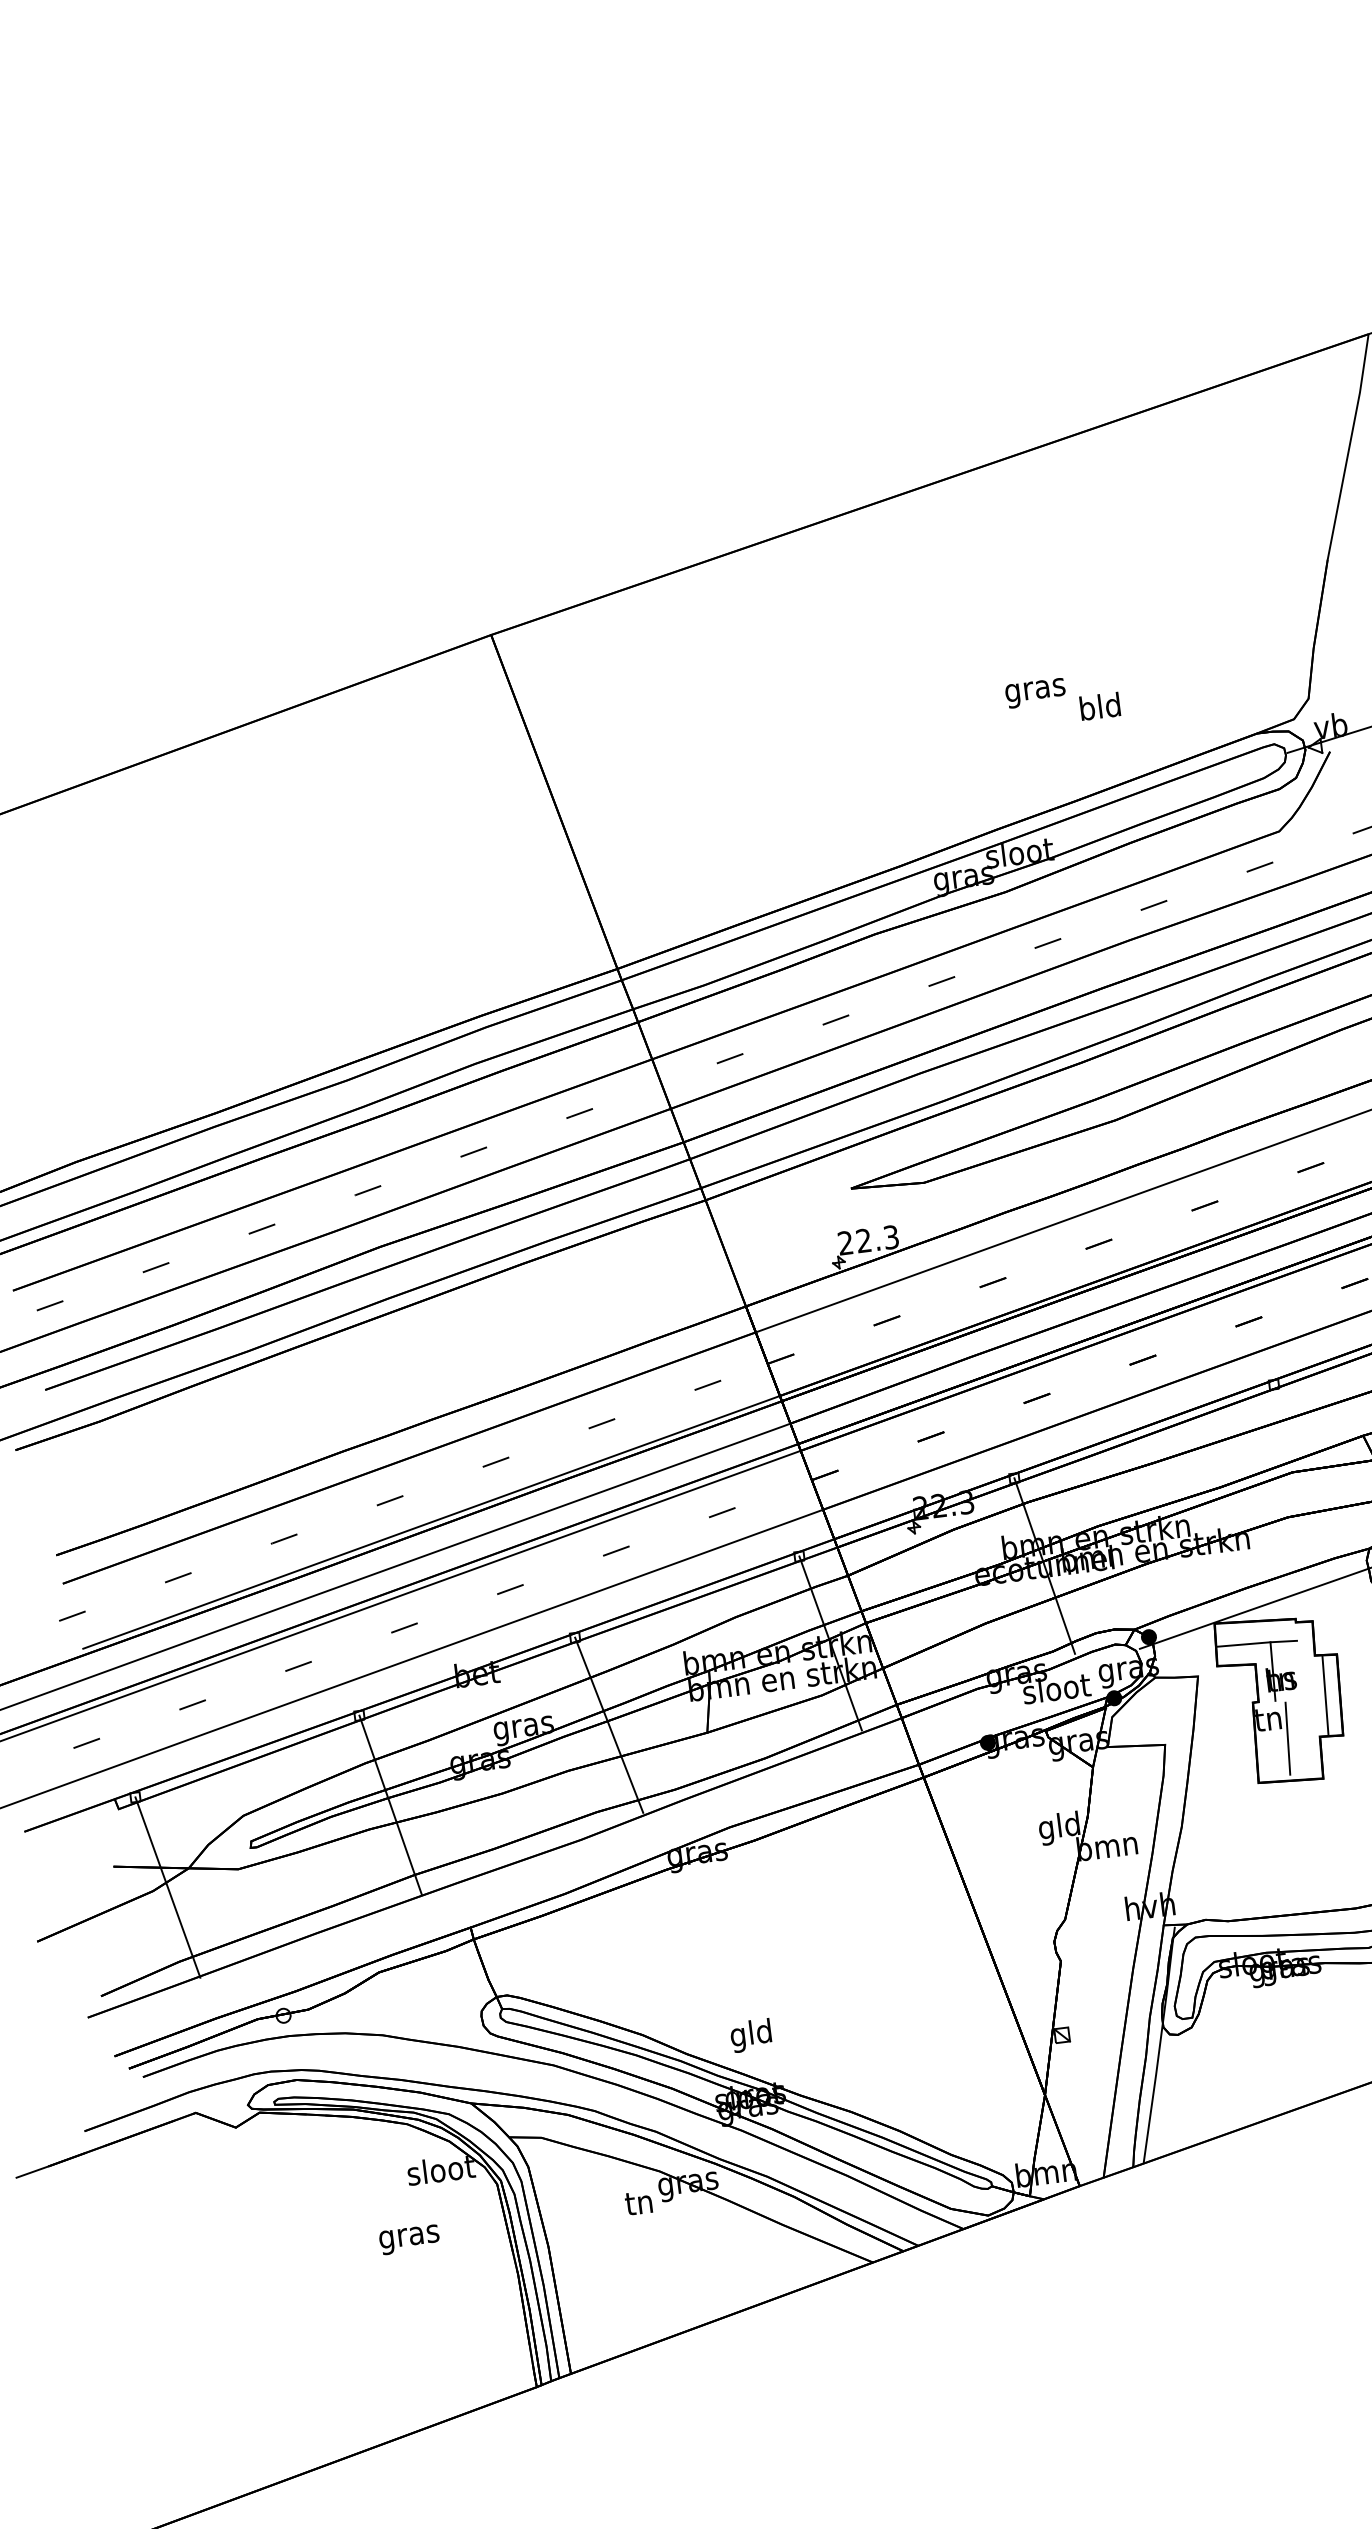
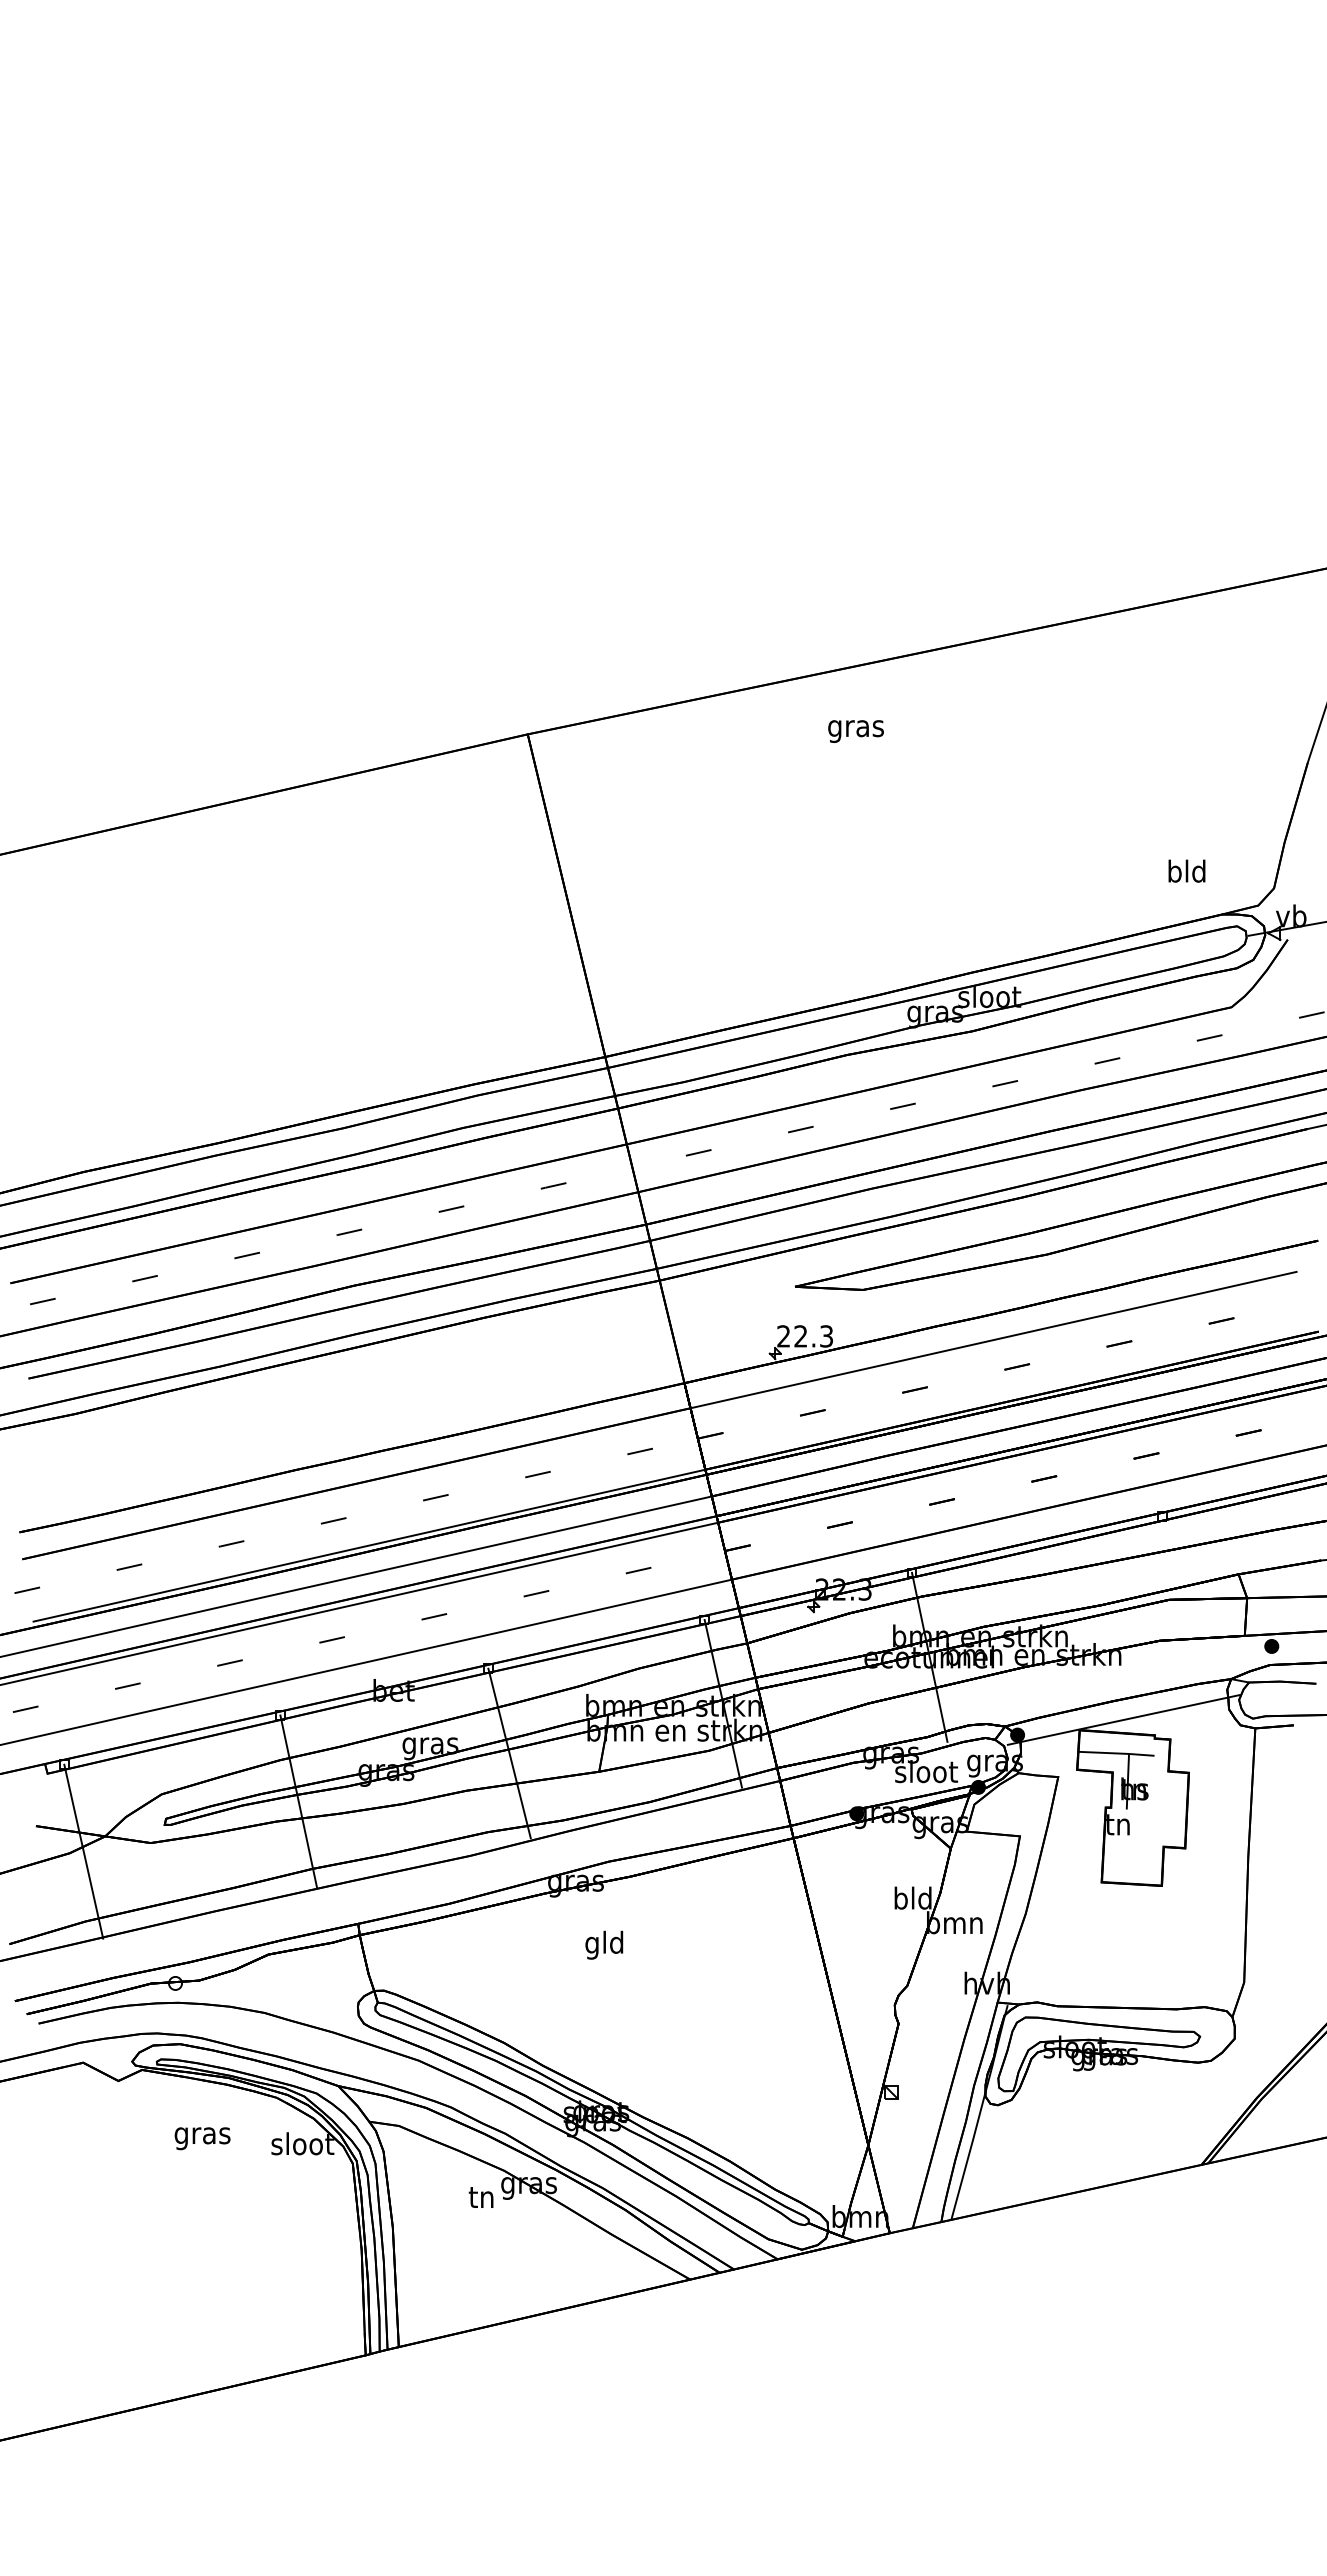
text: (1035, 693) -> (855, 731), moved
text: (1099, 705) -> (1186, 870), moved
line: (1325, 1695) -> (1173, 1809), removed
line: (1287, 1738) -> (1133, 1844), removed
text: (1046, 1829) -> (900, 1900), gld -> bld
text: (751, 2034) -> (604, 1944), moved
text: (409, 2239) -> (202, 2138), moved

